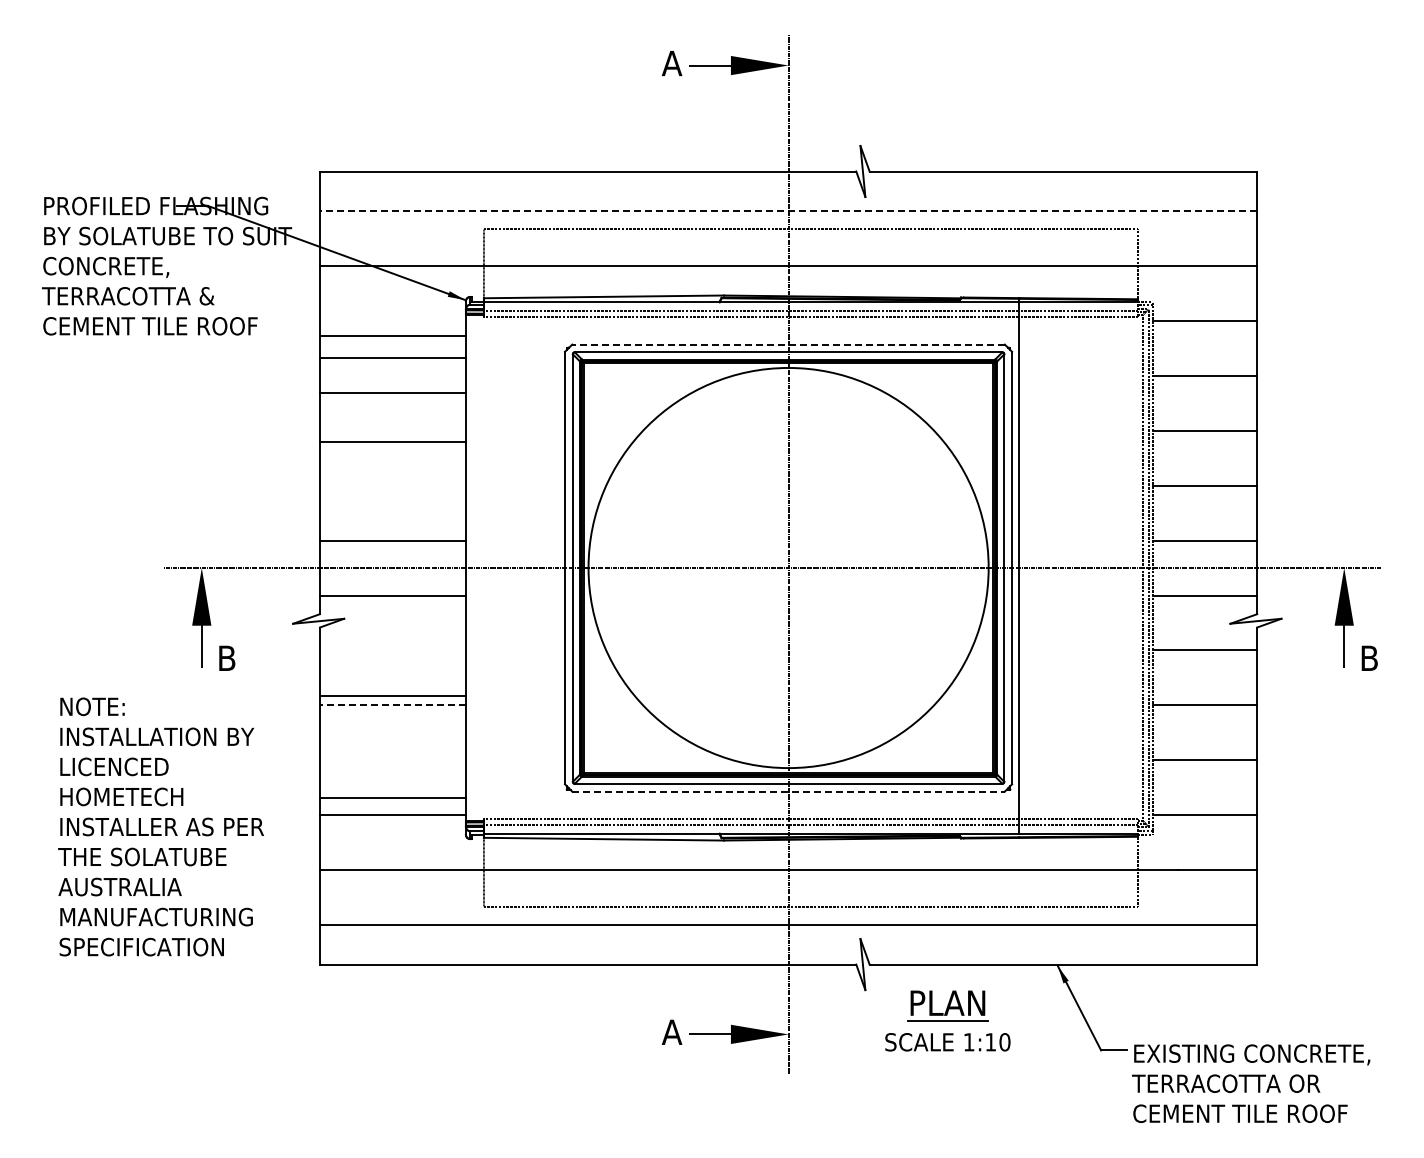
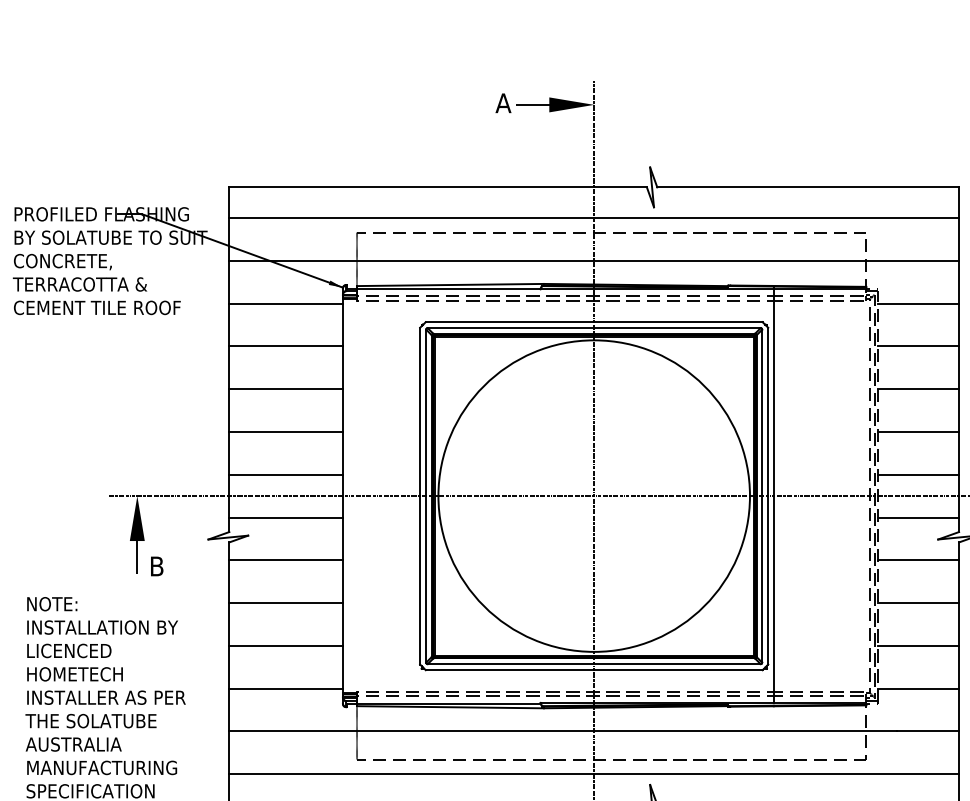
line: (788, 210) -> (594, 217), dashed -> solid
line: (392, 335) -> (285, 346), moved
line: (788, 344) -> (594, 322), dashed -> solid
line: (392, 357) -> (285, 303), moved
line: (392, 392) -> (285, 389), moved
line: (392, 441) -> (285, 431), moved
line: (392, 696) -> (285, 560), moved
line: (392, 705) -> (285, 603), dashed -> solid
line: (789, 791) -> (594, 670), dashed -> solid
line: (392, 798) -> (285, 645), moved

